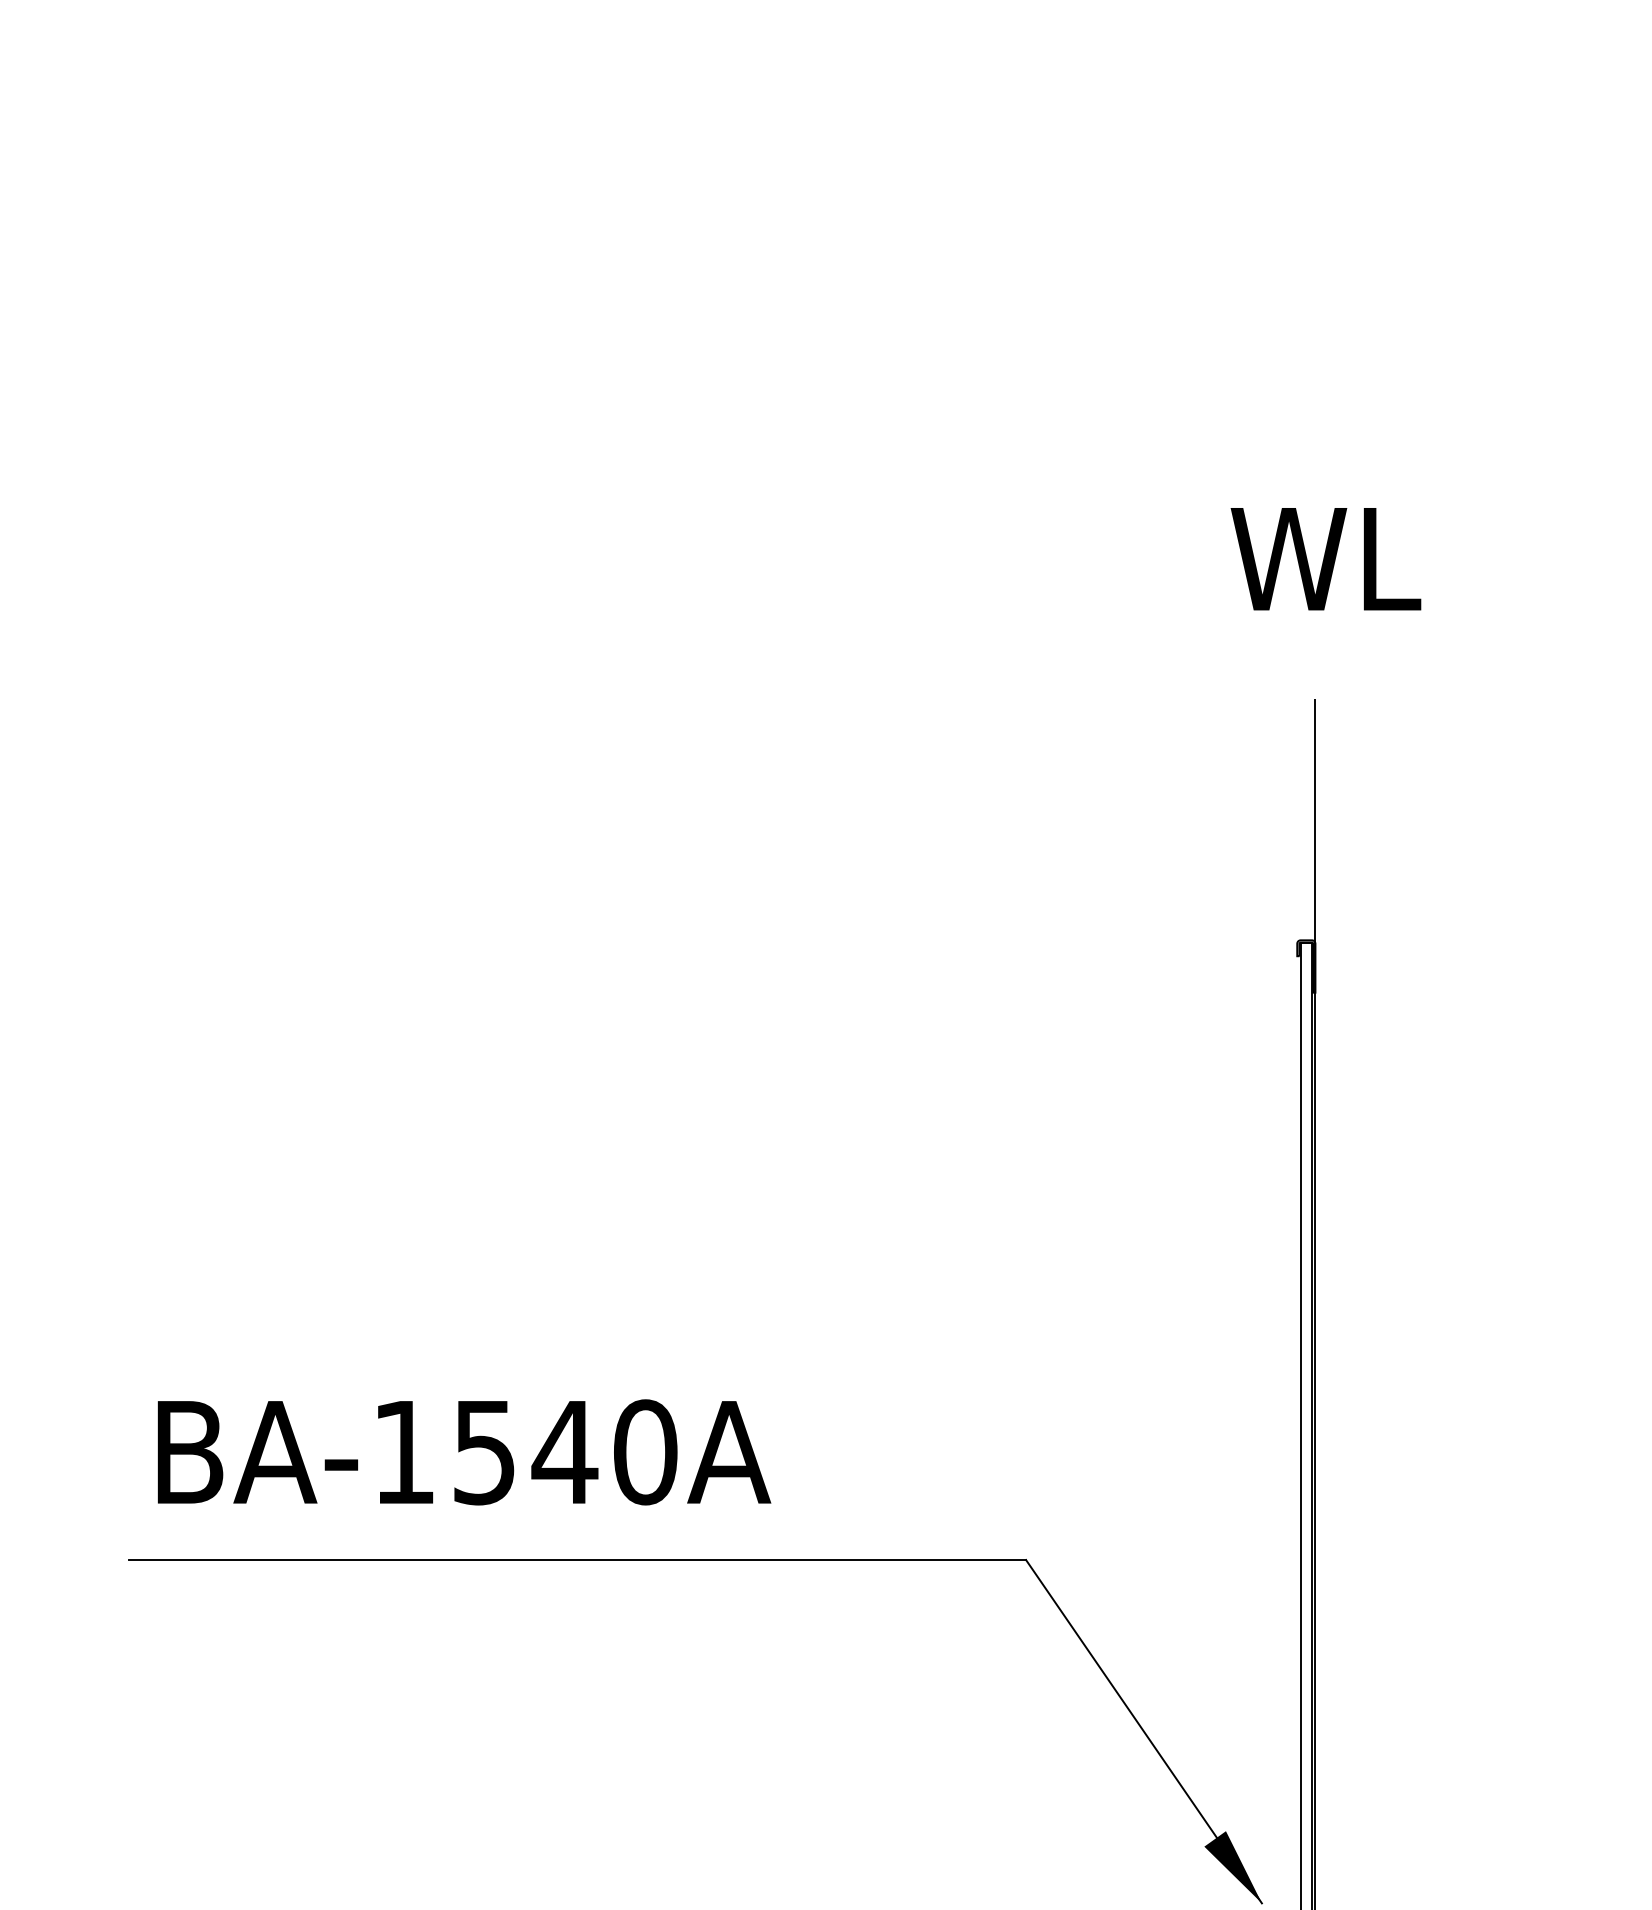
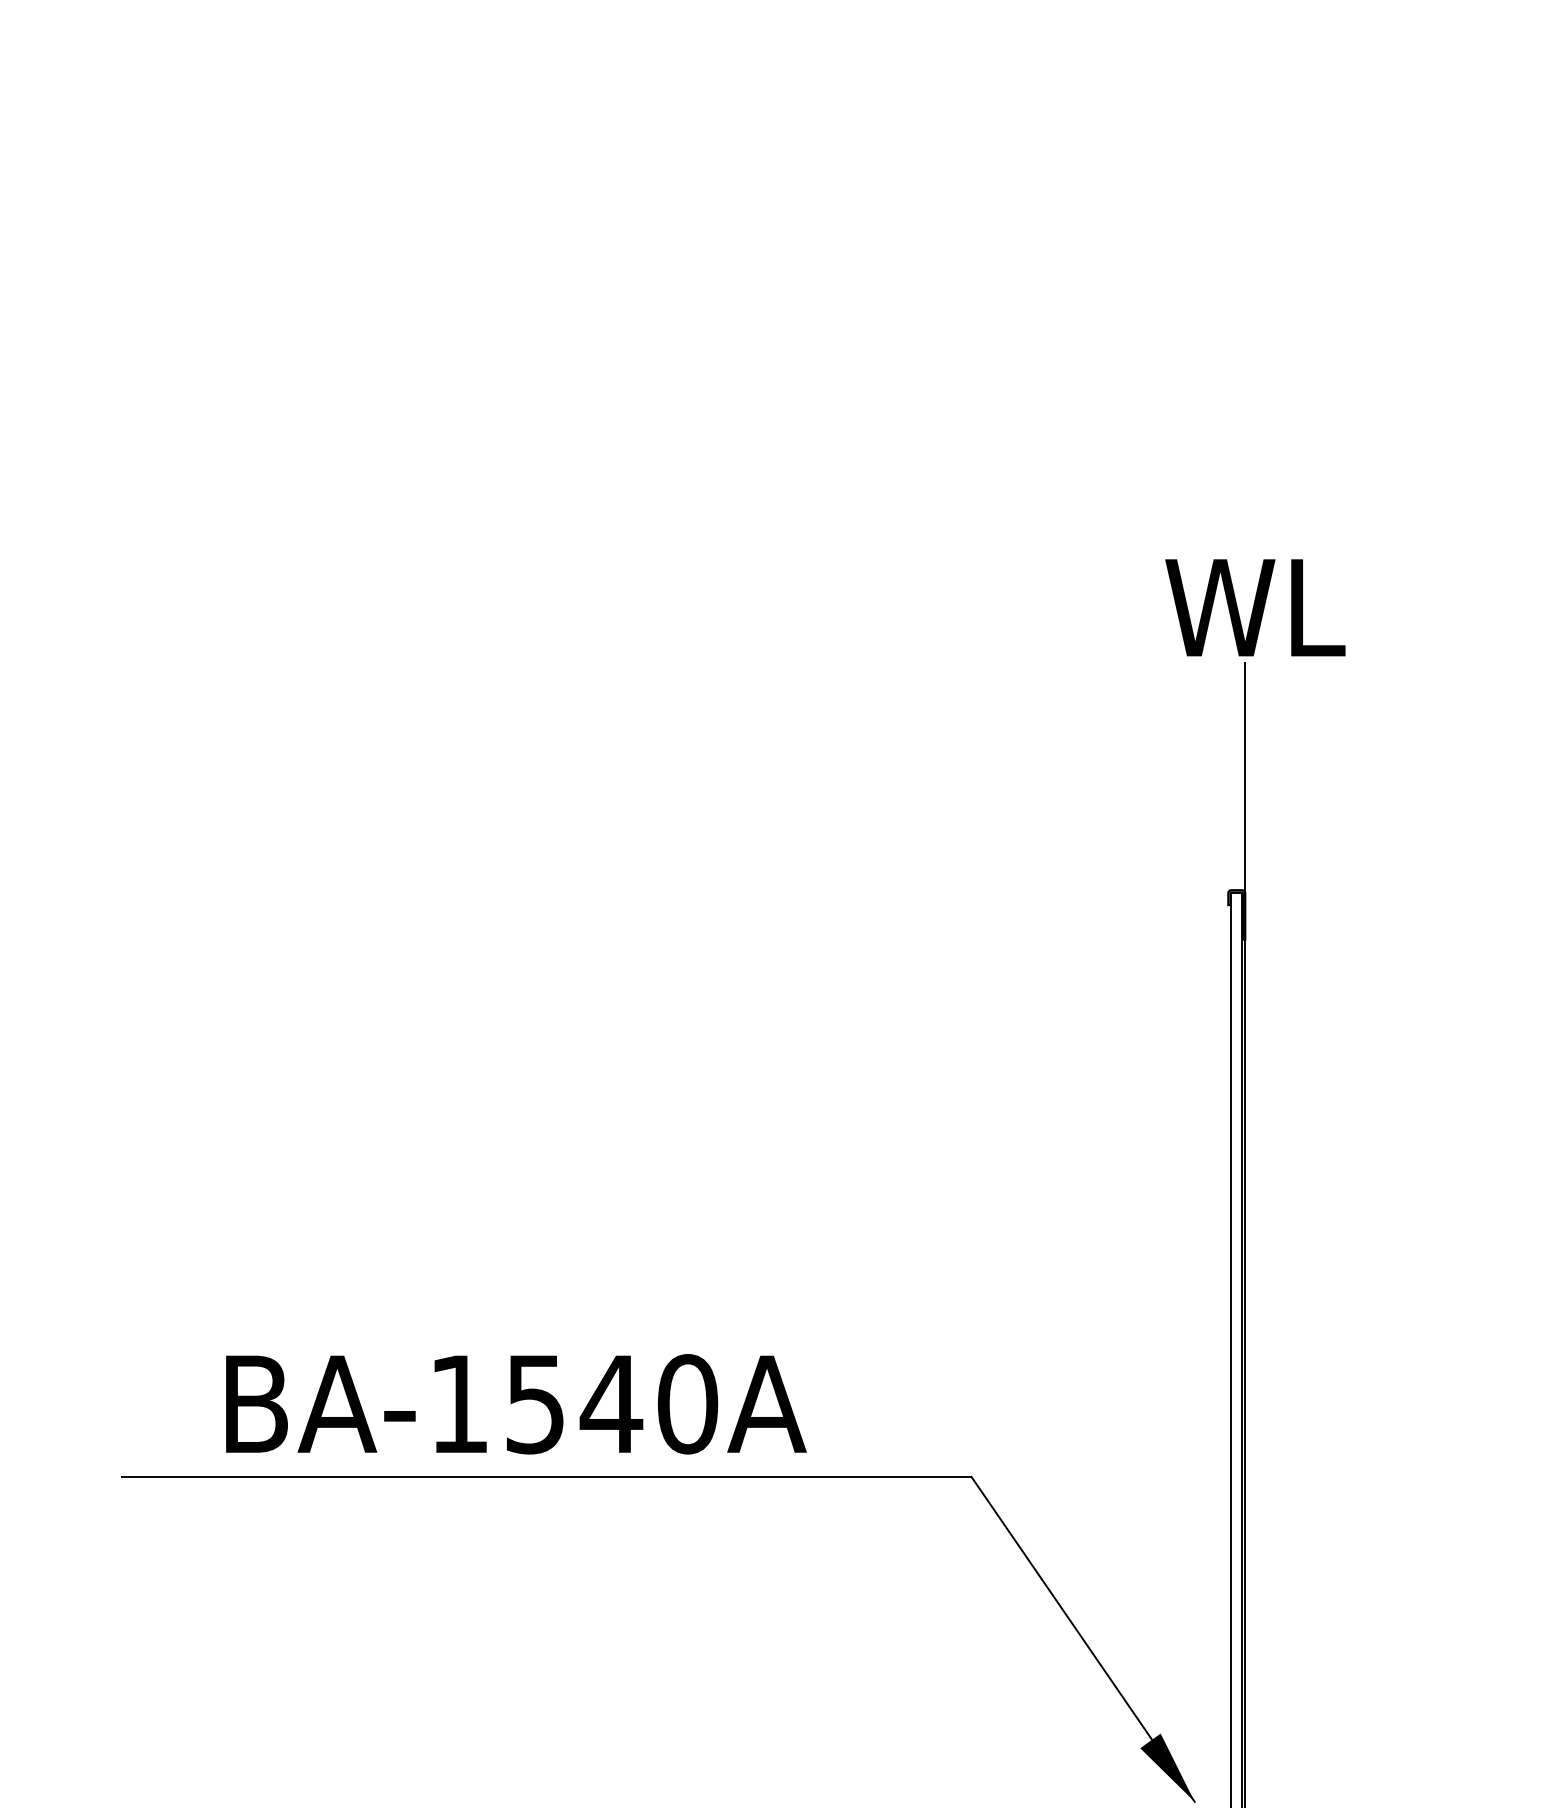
text: (1325, 559) -> (1254, 608), moved
text: (464, 1452) -> (516, 1404), moved

